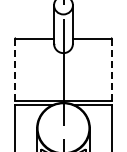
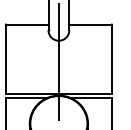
line: (15, 70) -> (5, 59), dashed -> solid
line: (111, 70) -> (111, 59), dashed -> solid

